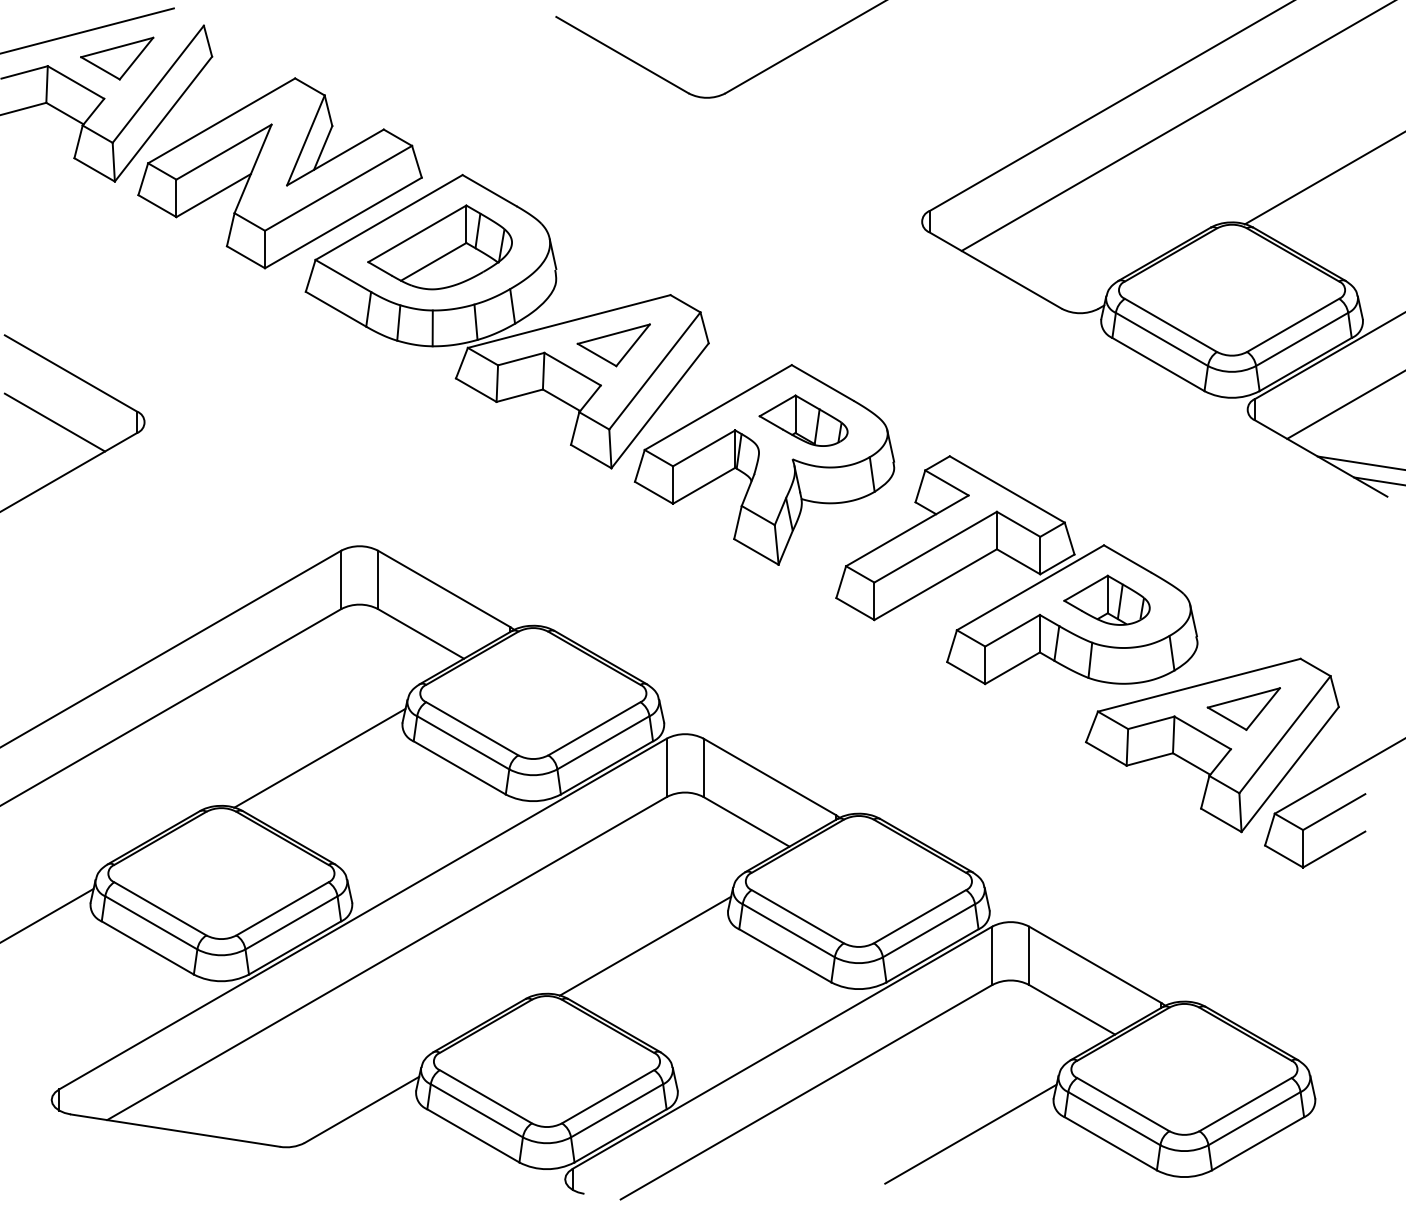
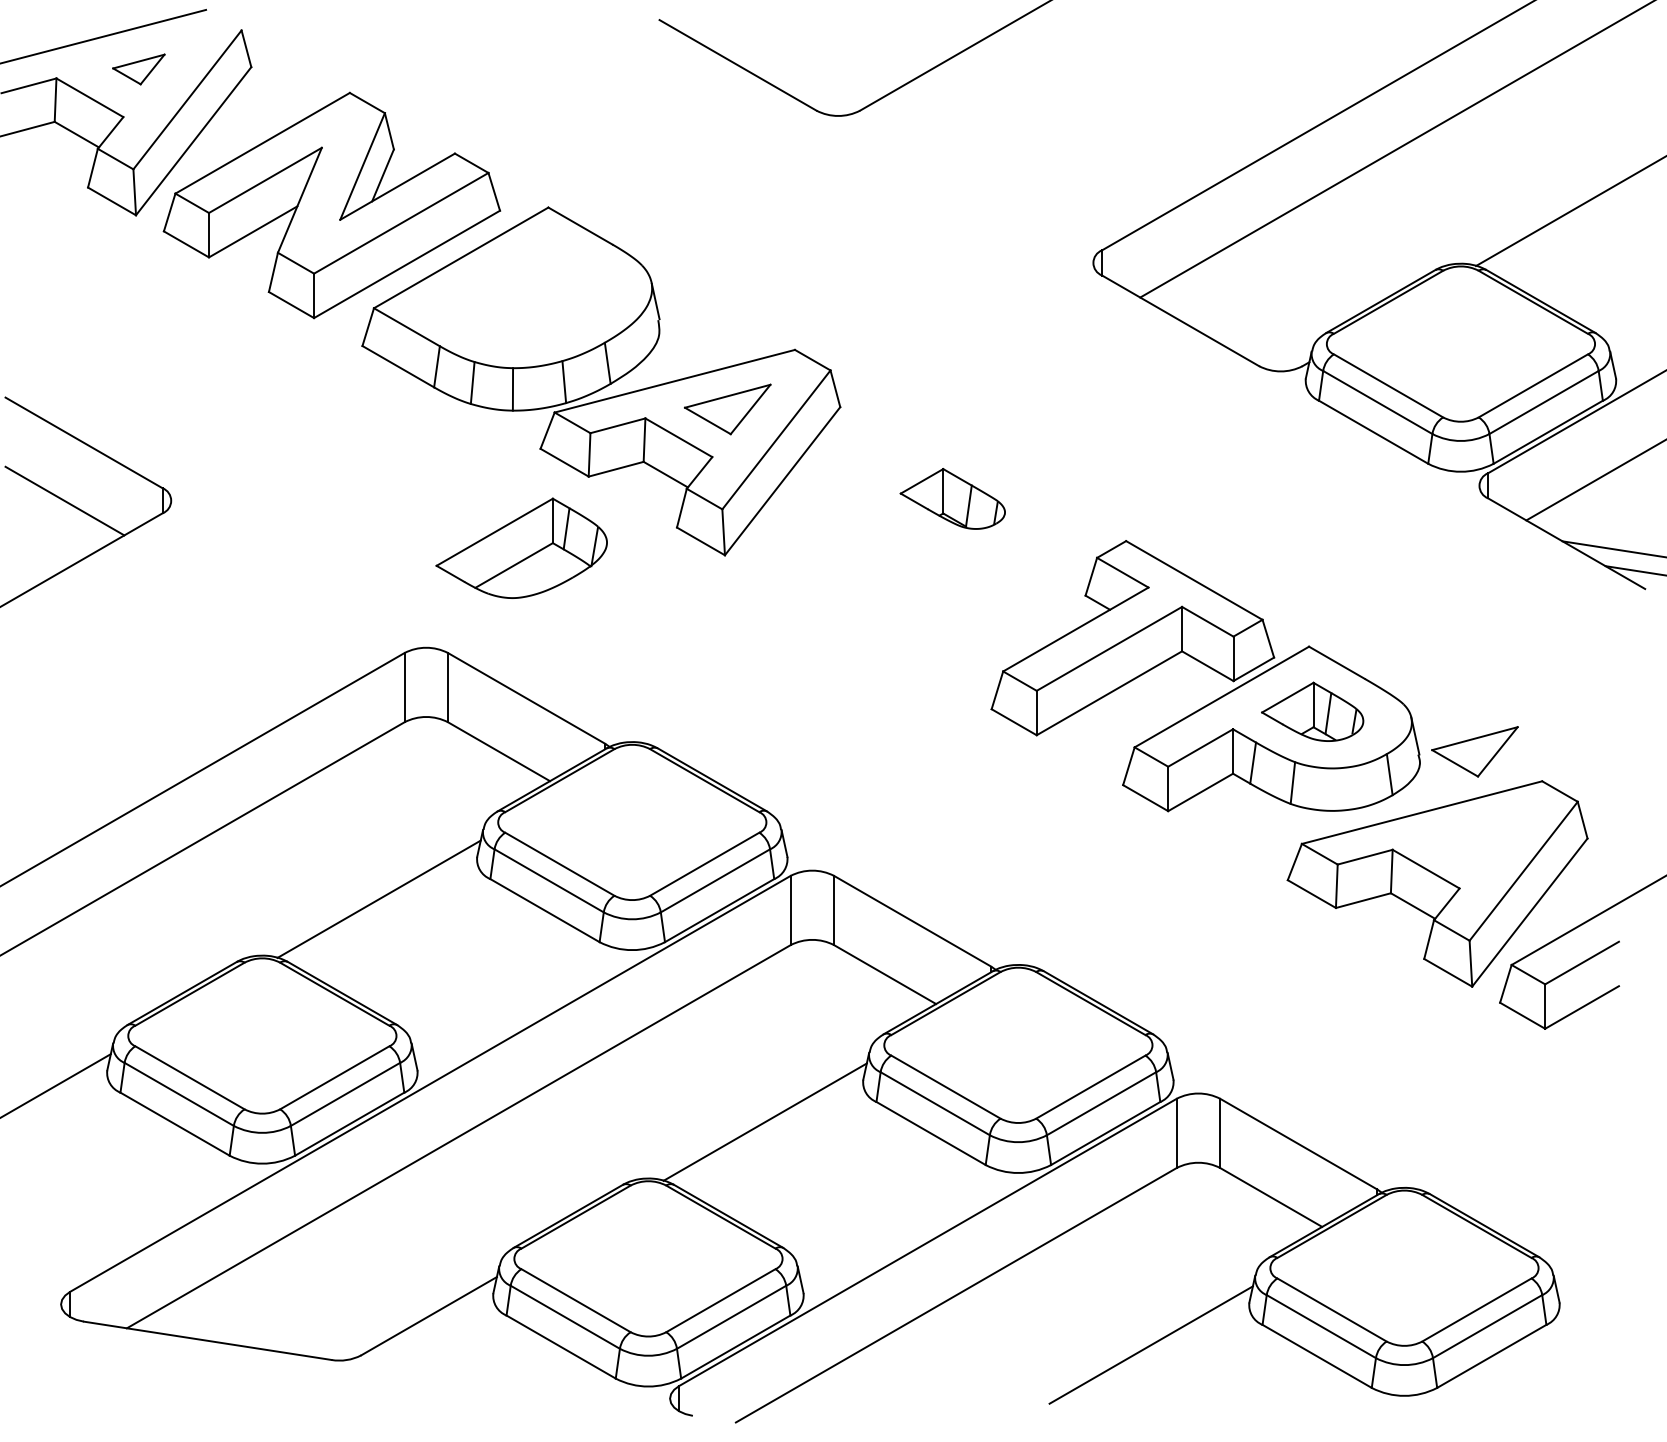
part: (116, 58) -> (138, 69), size x0.6
part: (439, 246) -> (521, 547), moved
part: (764, 464) -> (906, 550), removed
part: (1243, 708) -> (1474, 751), moved

